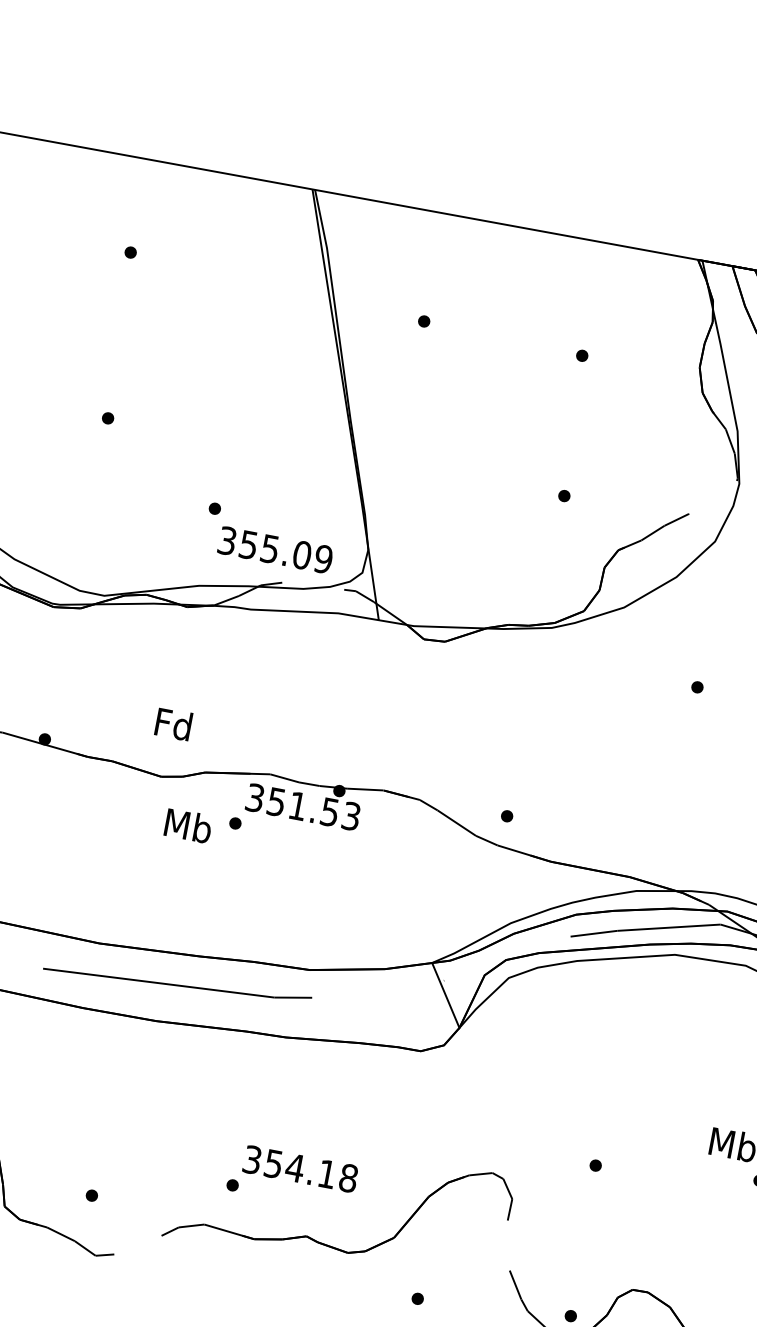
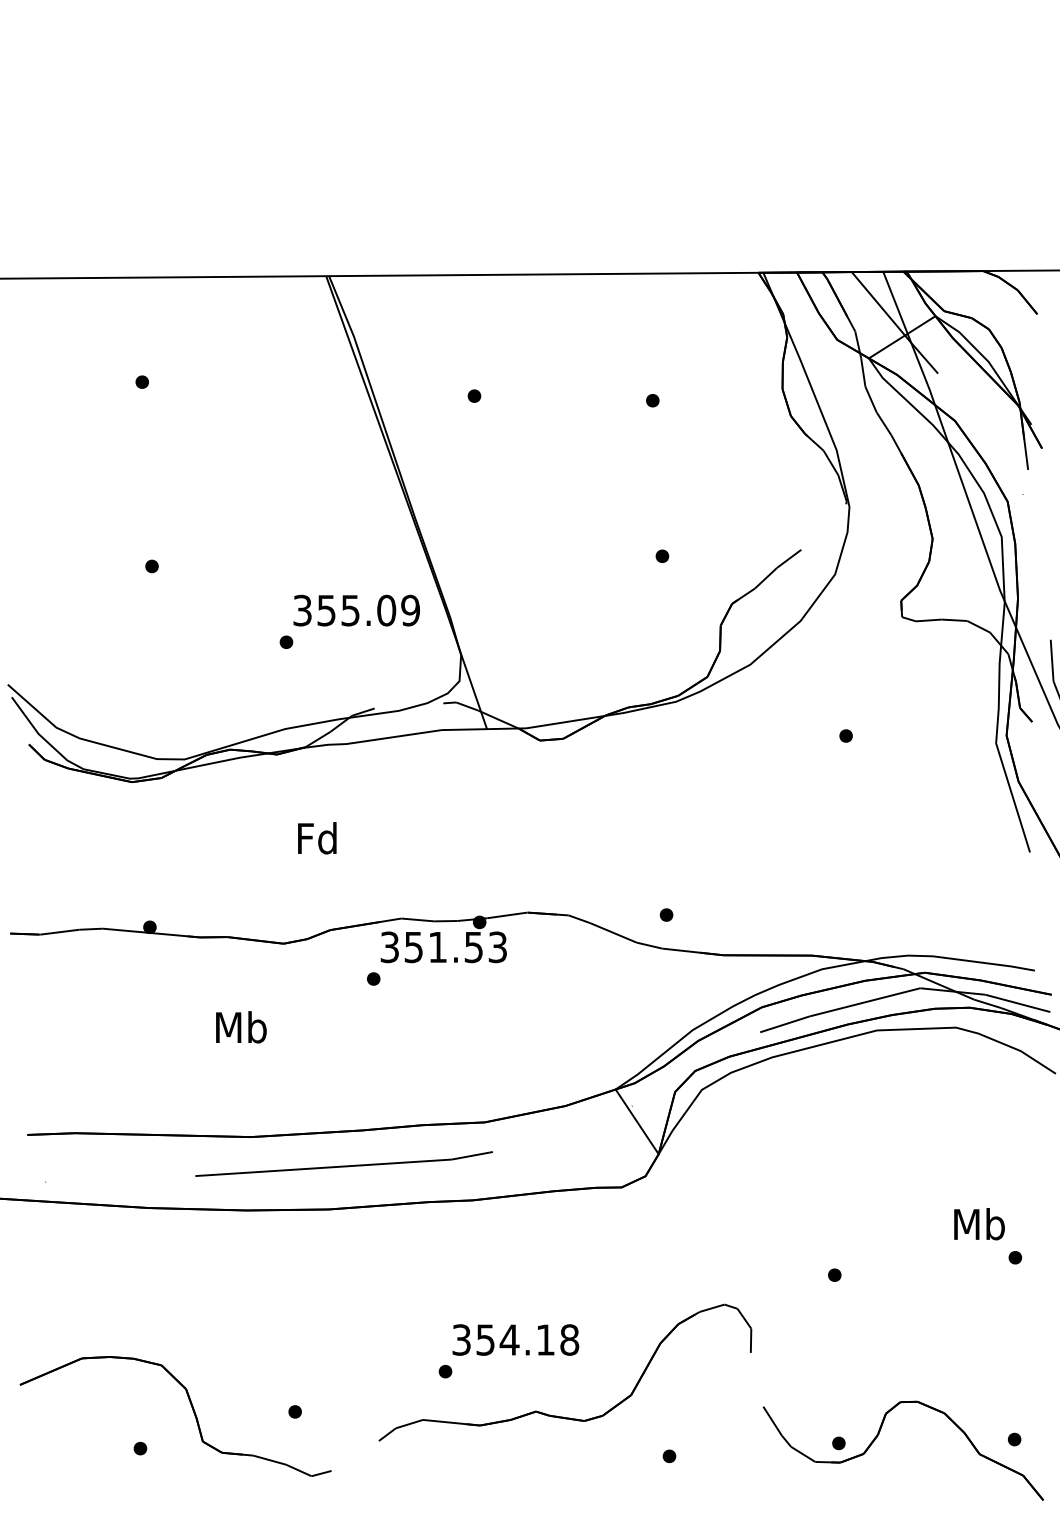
text: (275, 550) -> (356, 610), moved
text: (173, 724) -> (317, 838), moved
text: (188, 826) -> (241, 1027), moved

